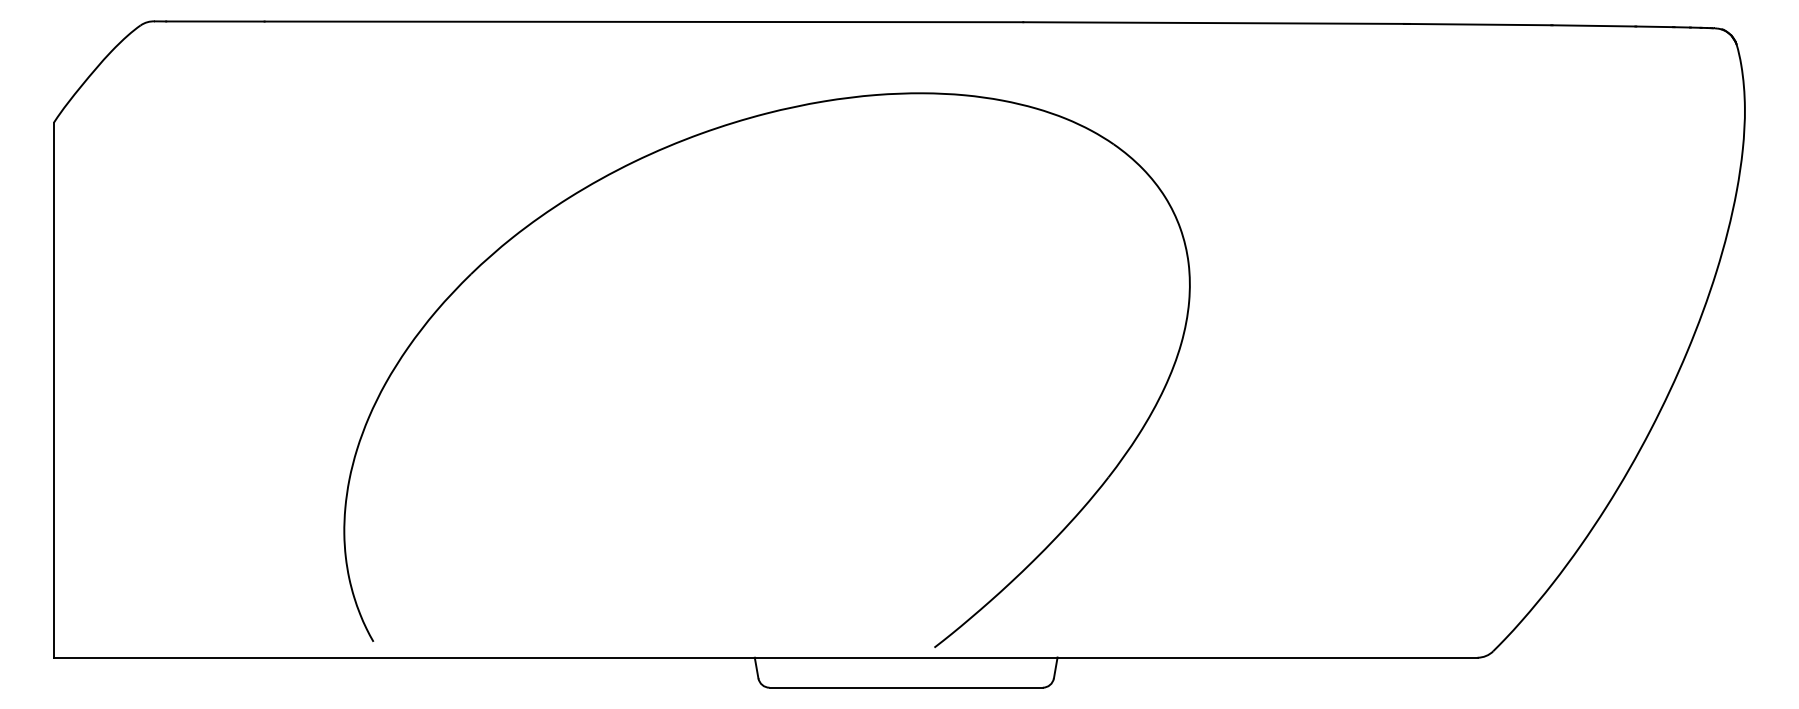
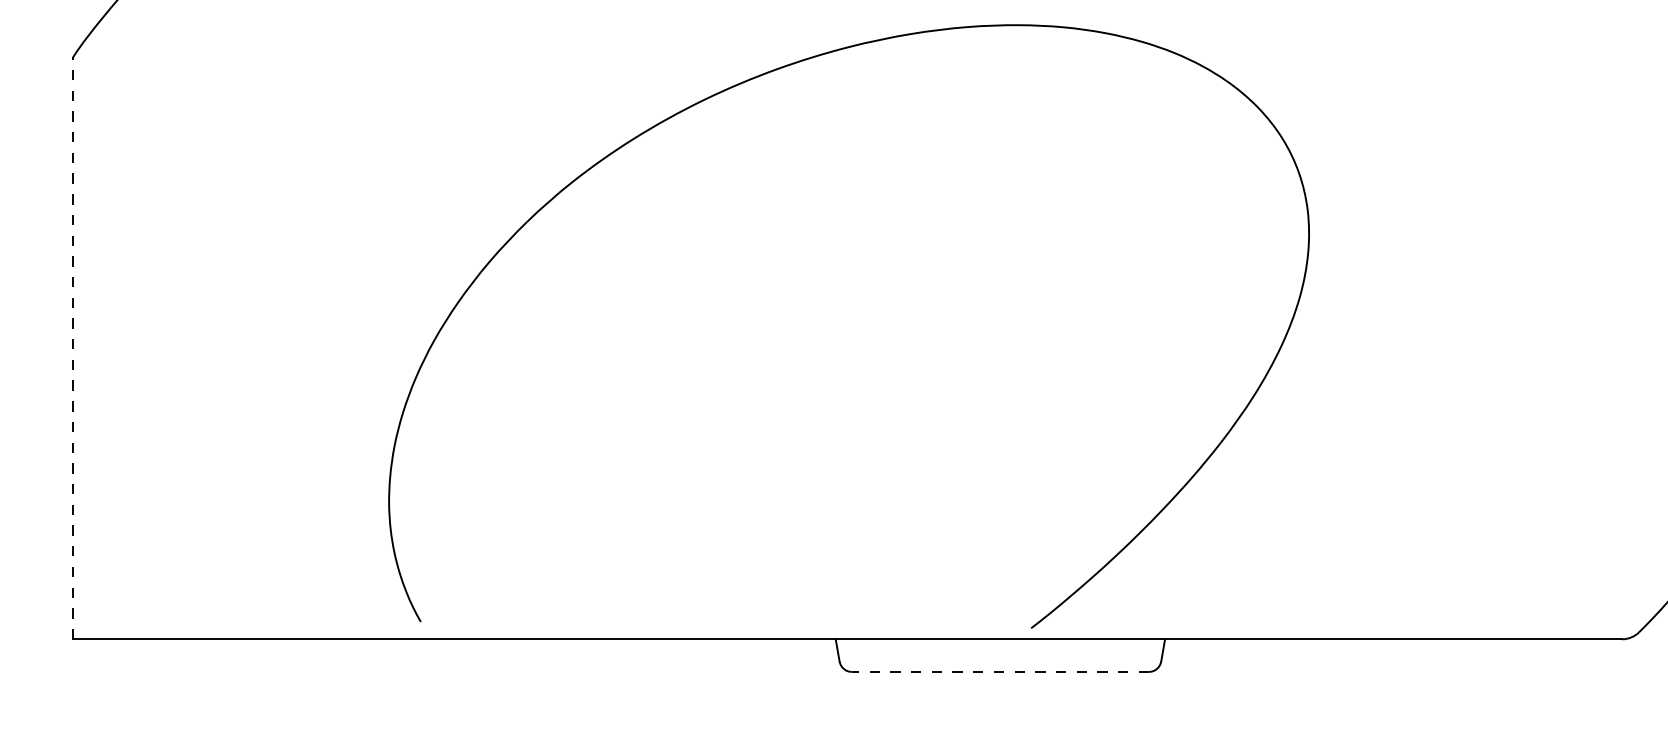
line: (53, 390) -> (72, 348), solid -> dashed
line: (906, 687) -> (1000, 671), solid -> dashed

